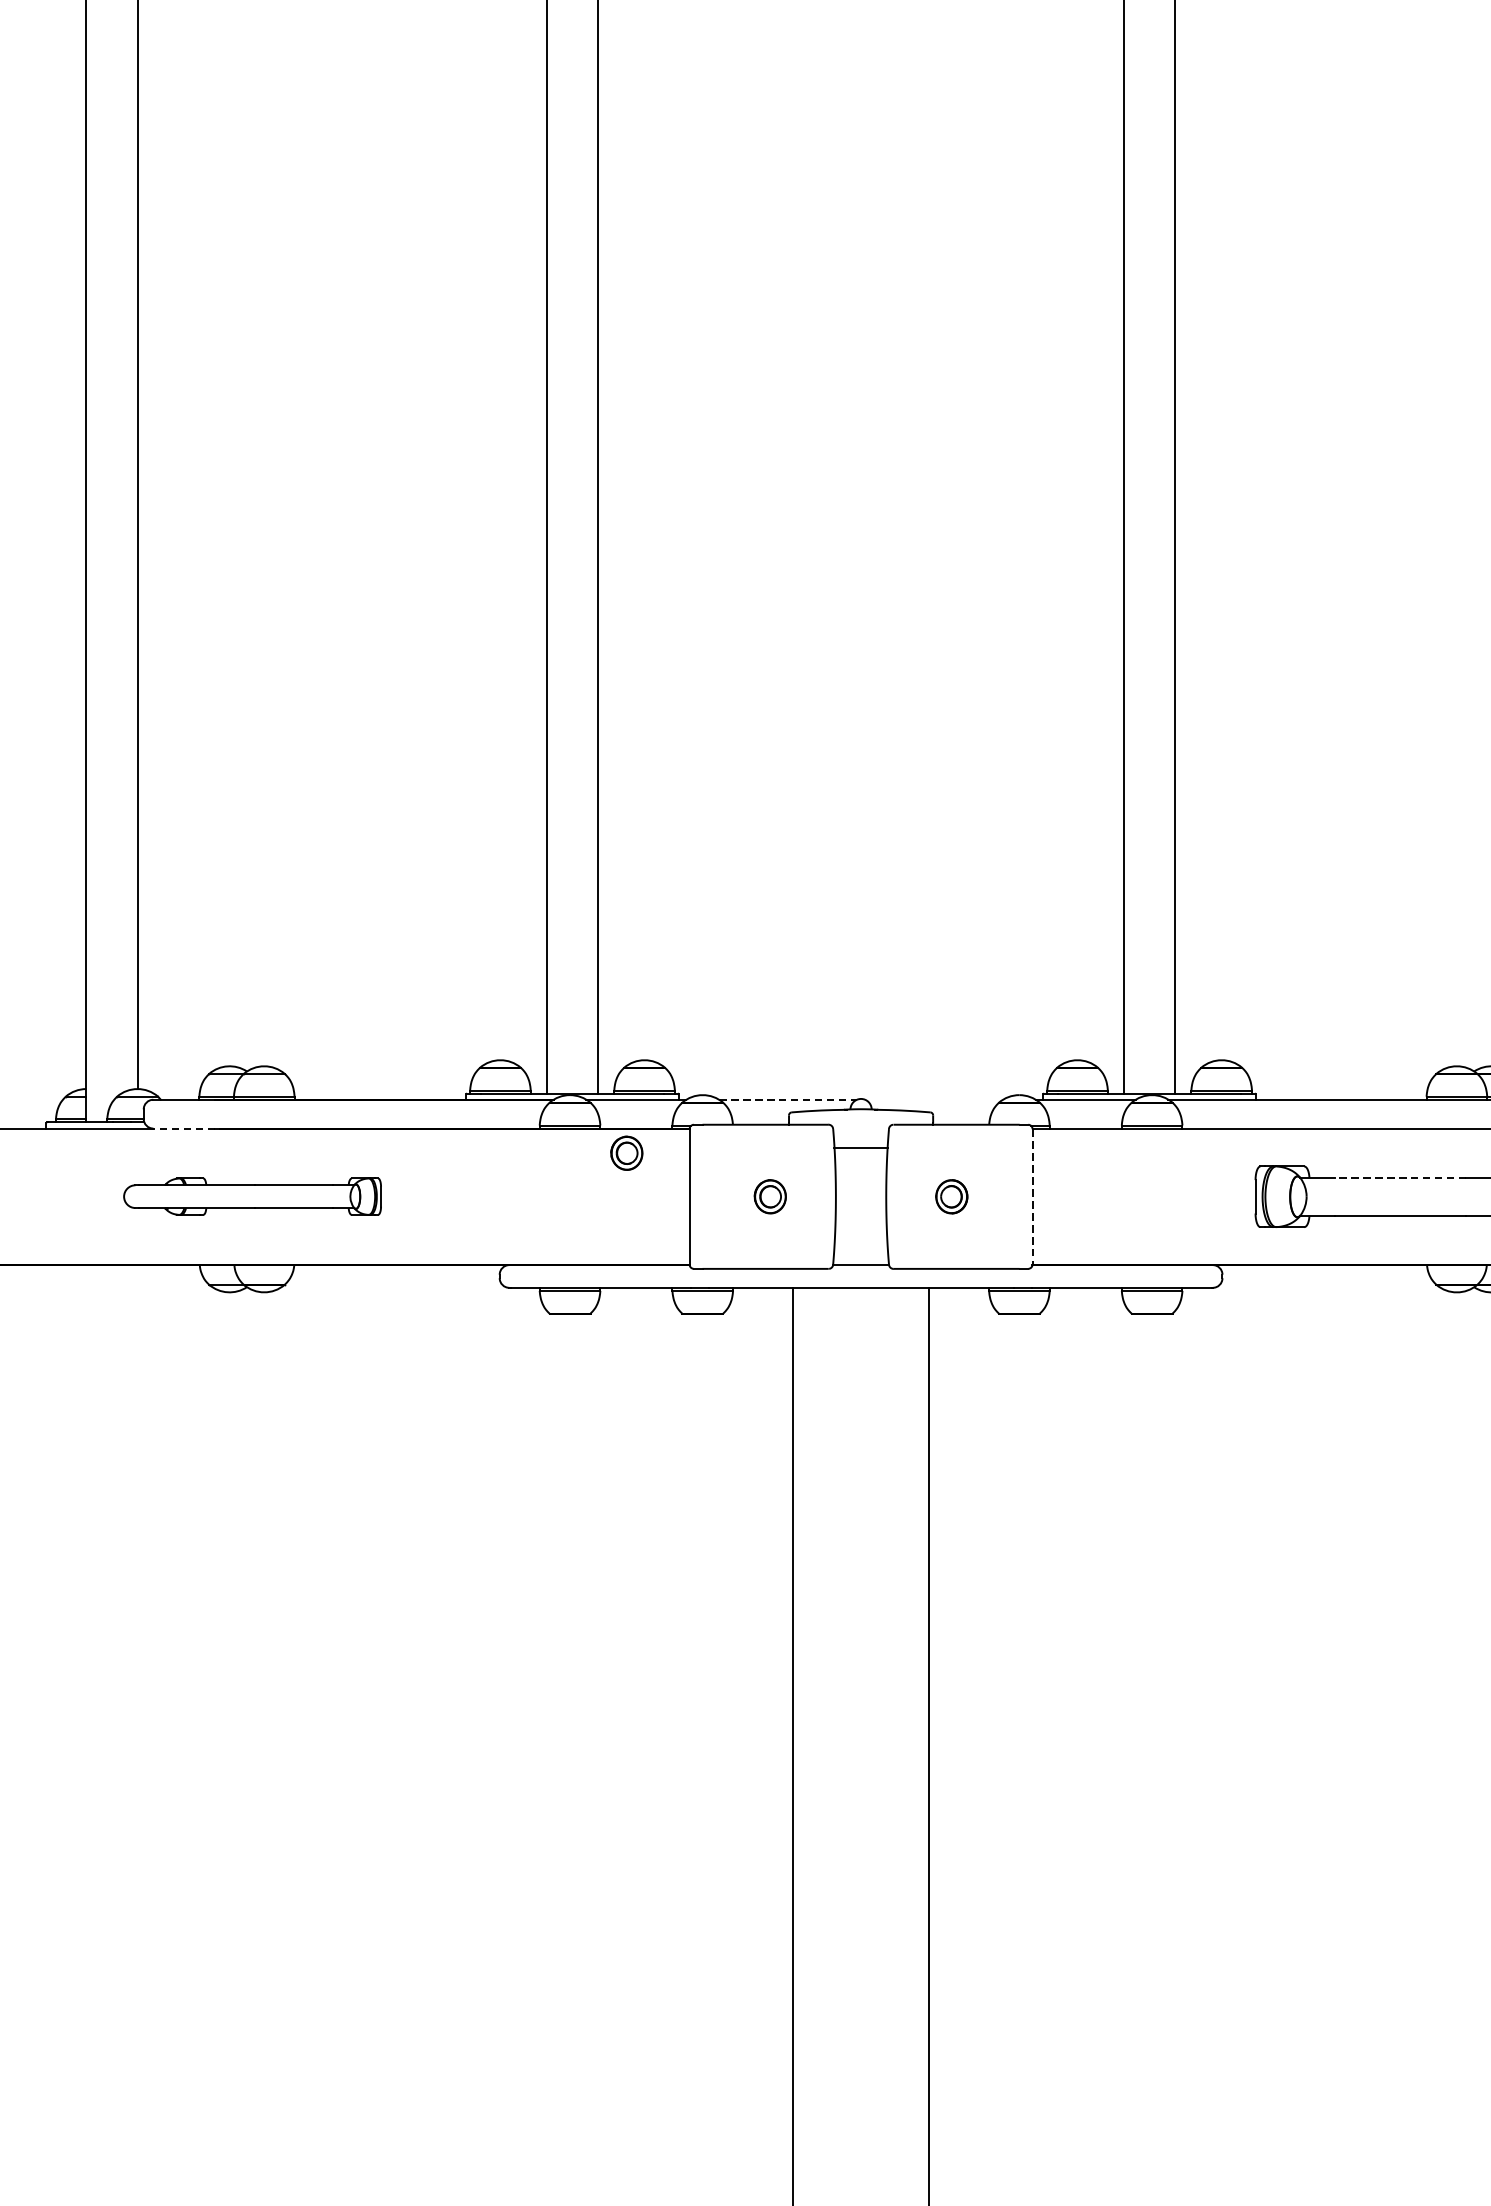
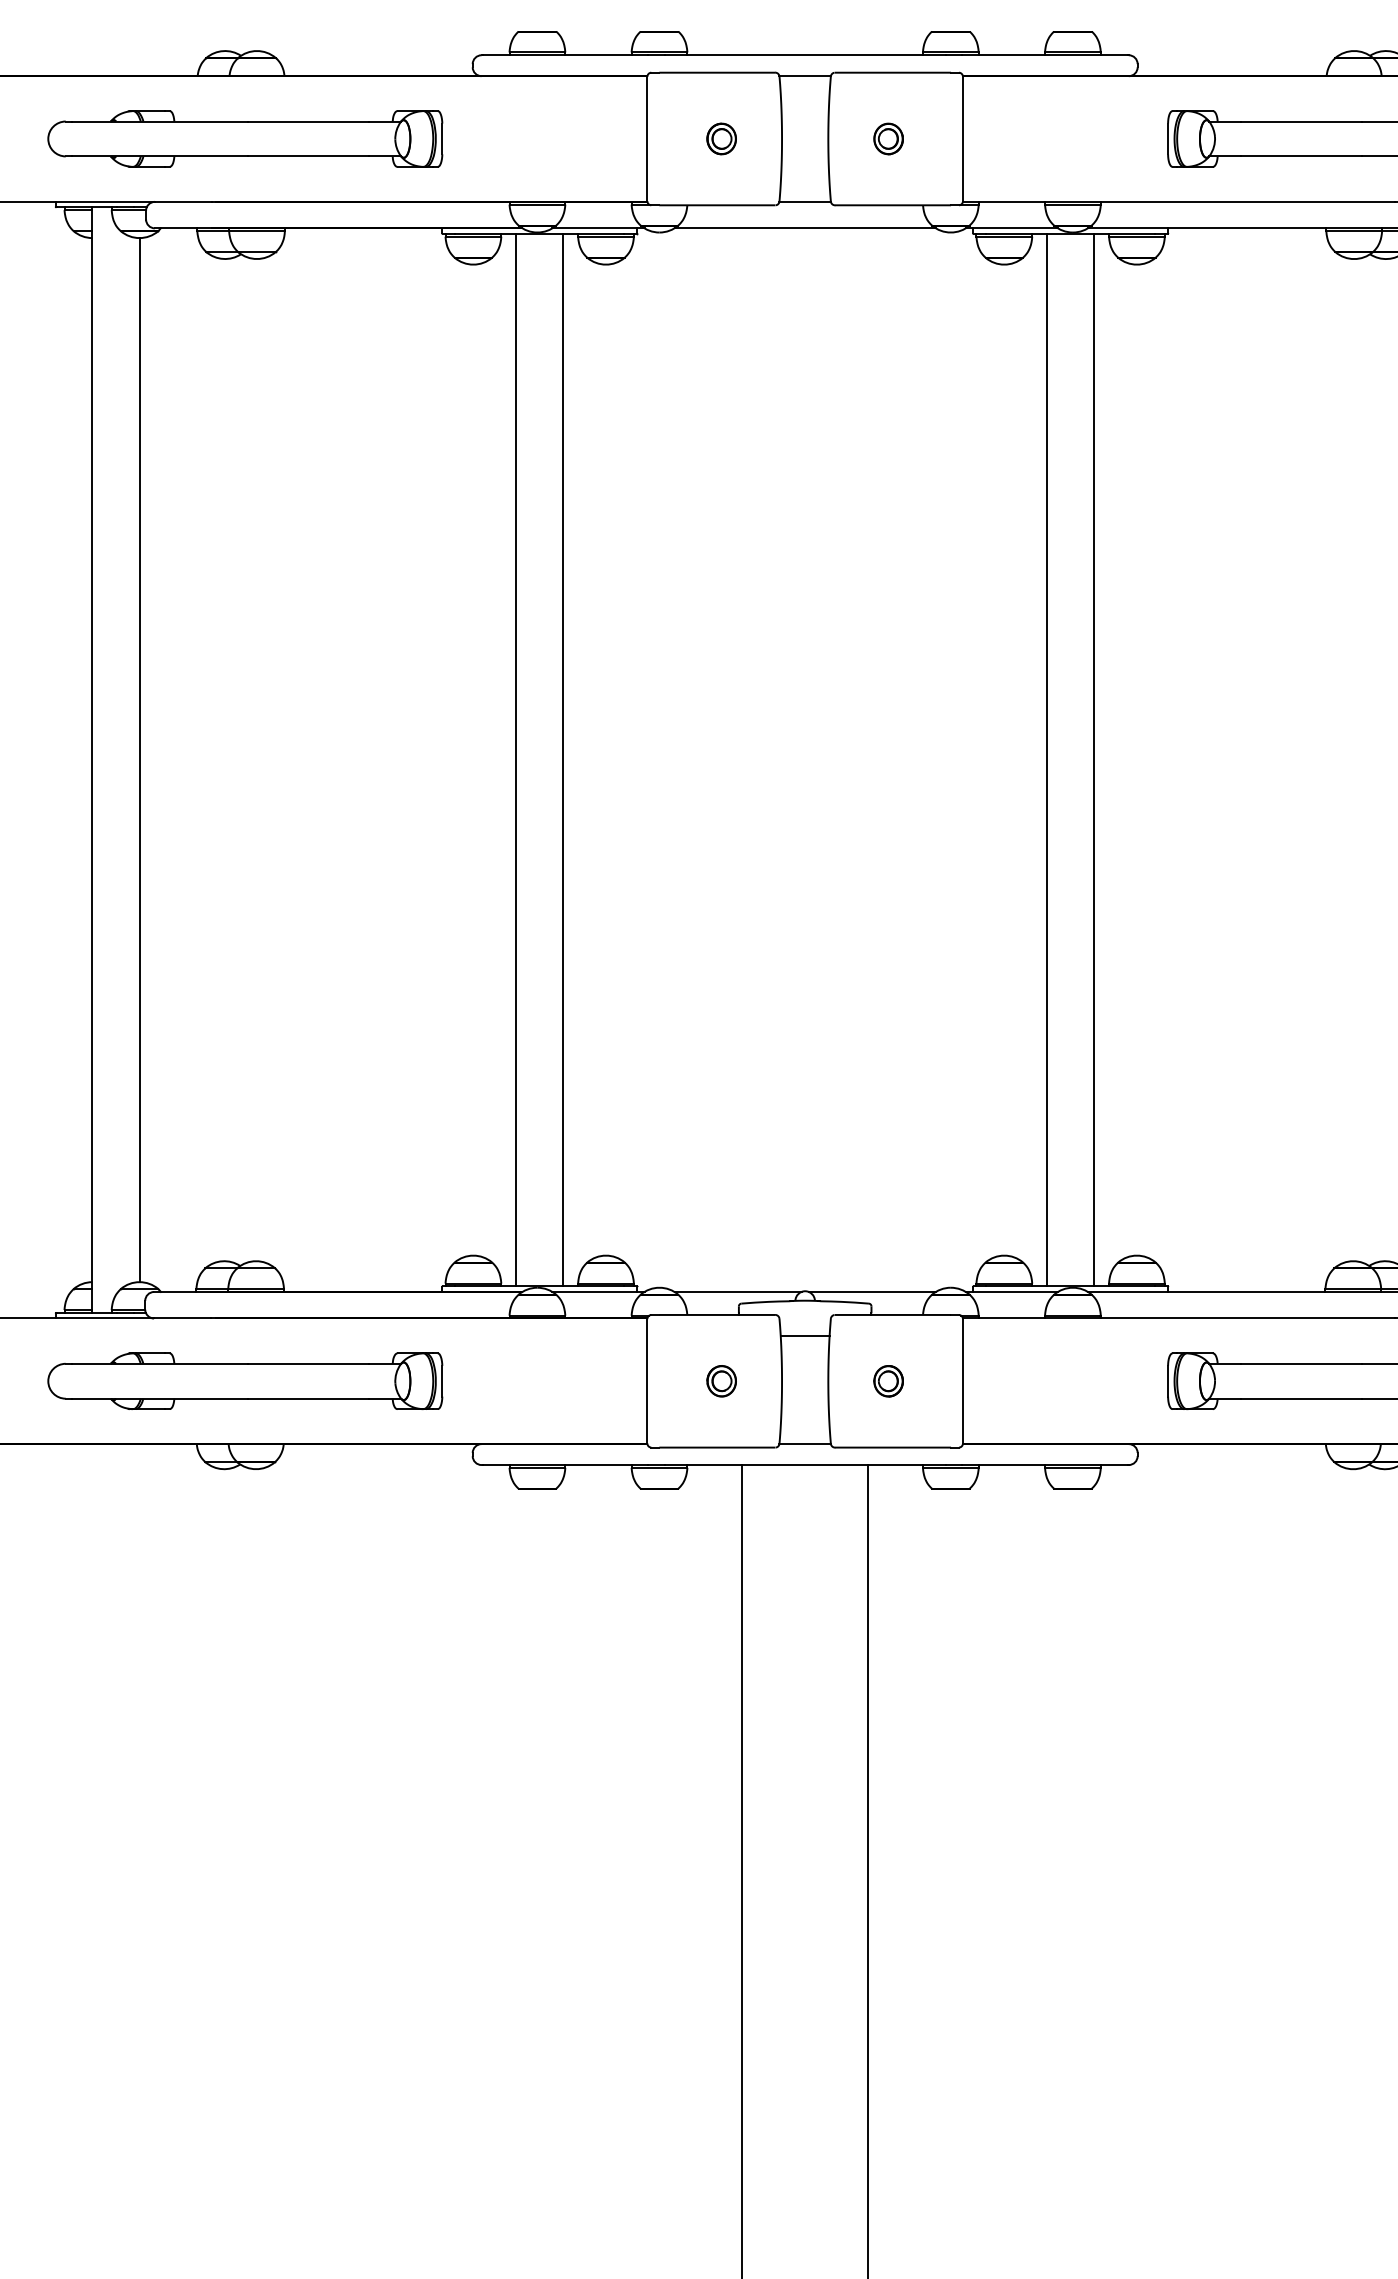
line: (788, 1099) -> (738, 1291), dashed -> solid
line: (933, 1099) -> (871, 1291), added
line: (184, 1128) -> (182, 1318), dashed -> solid
part: (626, 1153) -> (589, 1341), removed
line: (1400, 1177) -> (1301, 1363), dashed -> solid
part: (252, 1195) -> (245, 1380), size x1.67
line: (1032, 1197) -> (962, 1381), dashed -> solid

